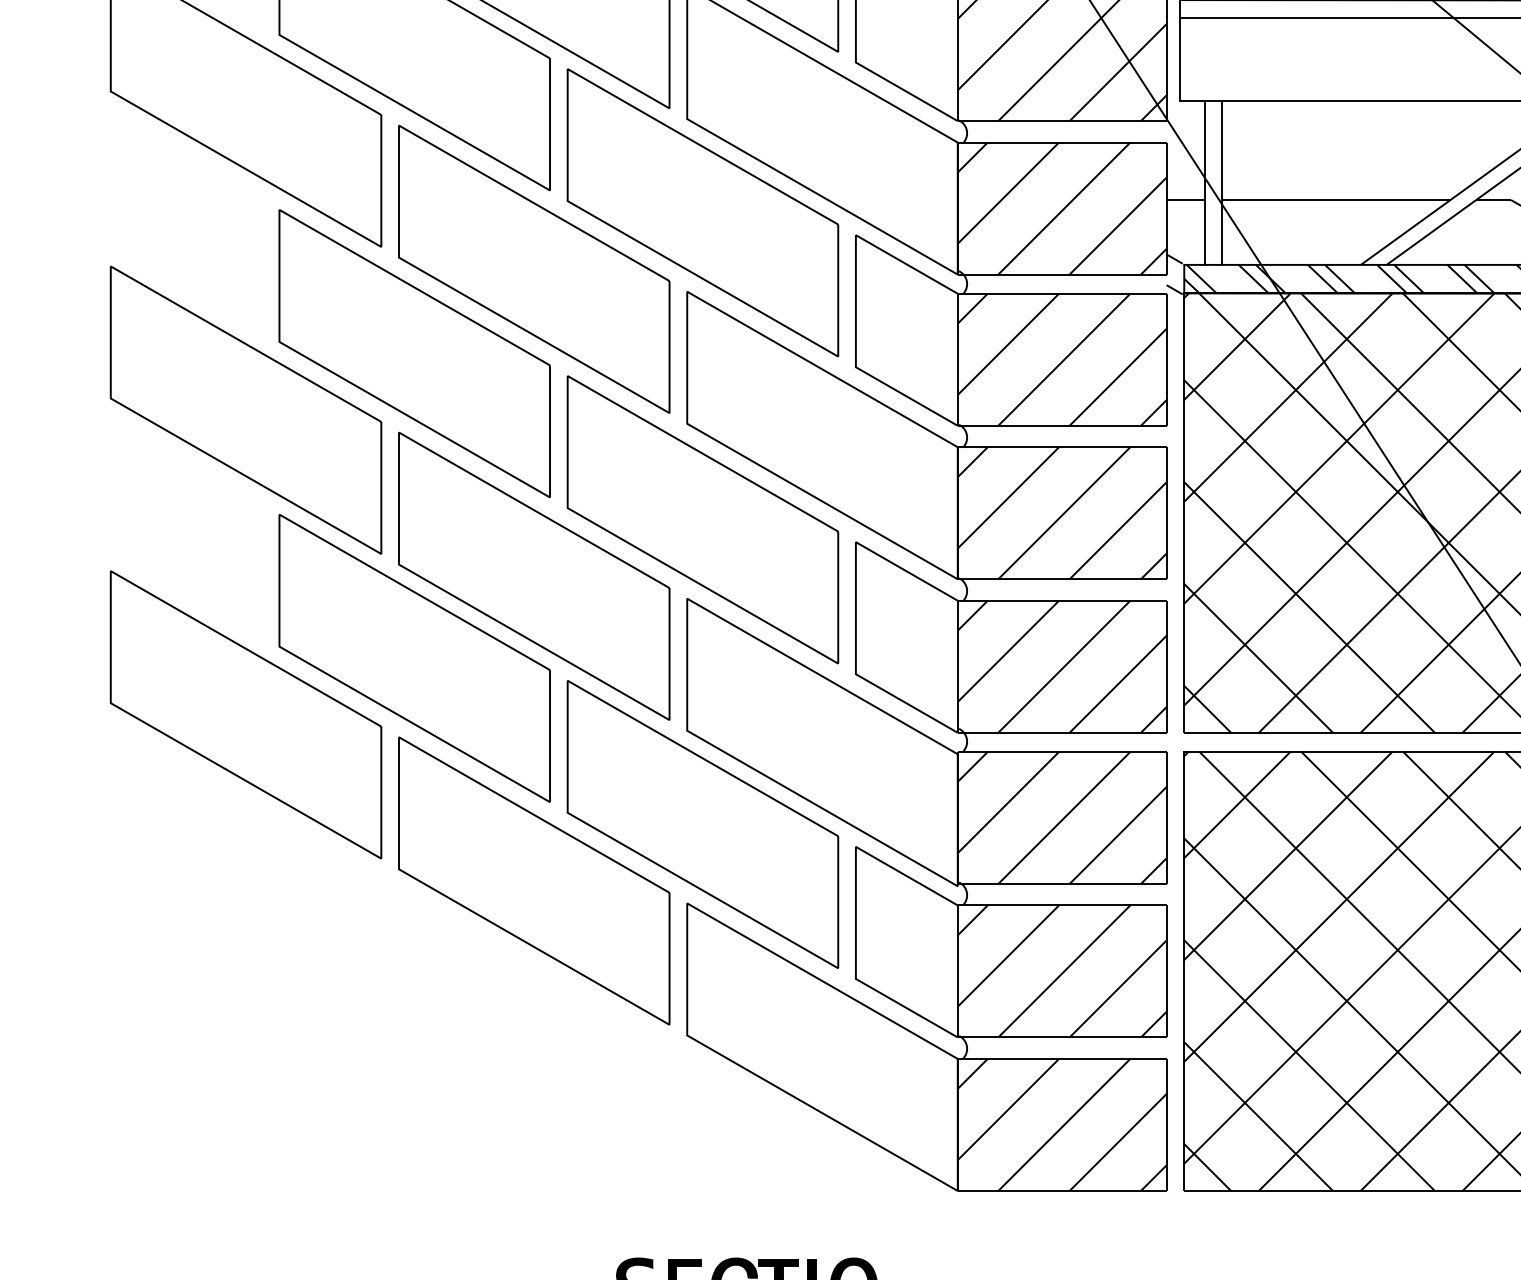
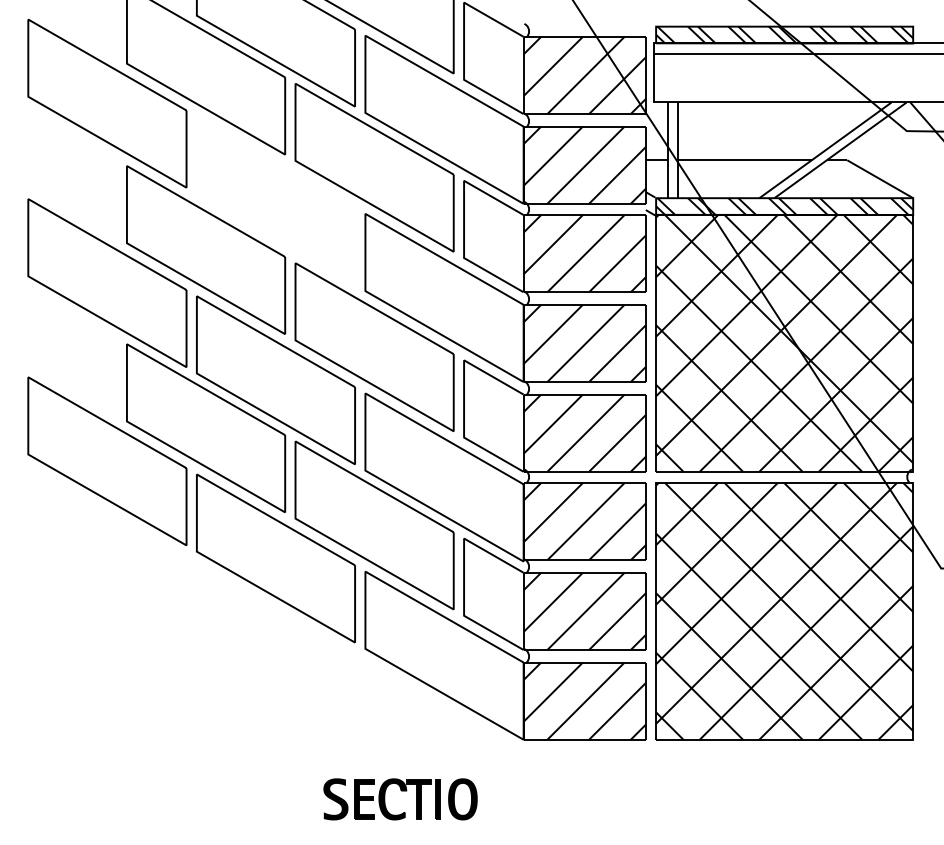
part: (533, 268) -> (275, 200), removed

